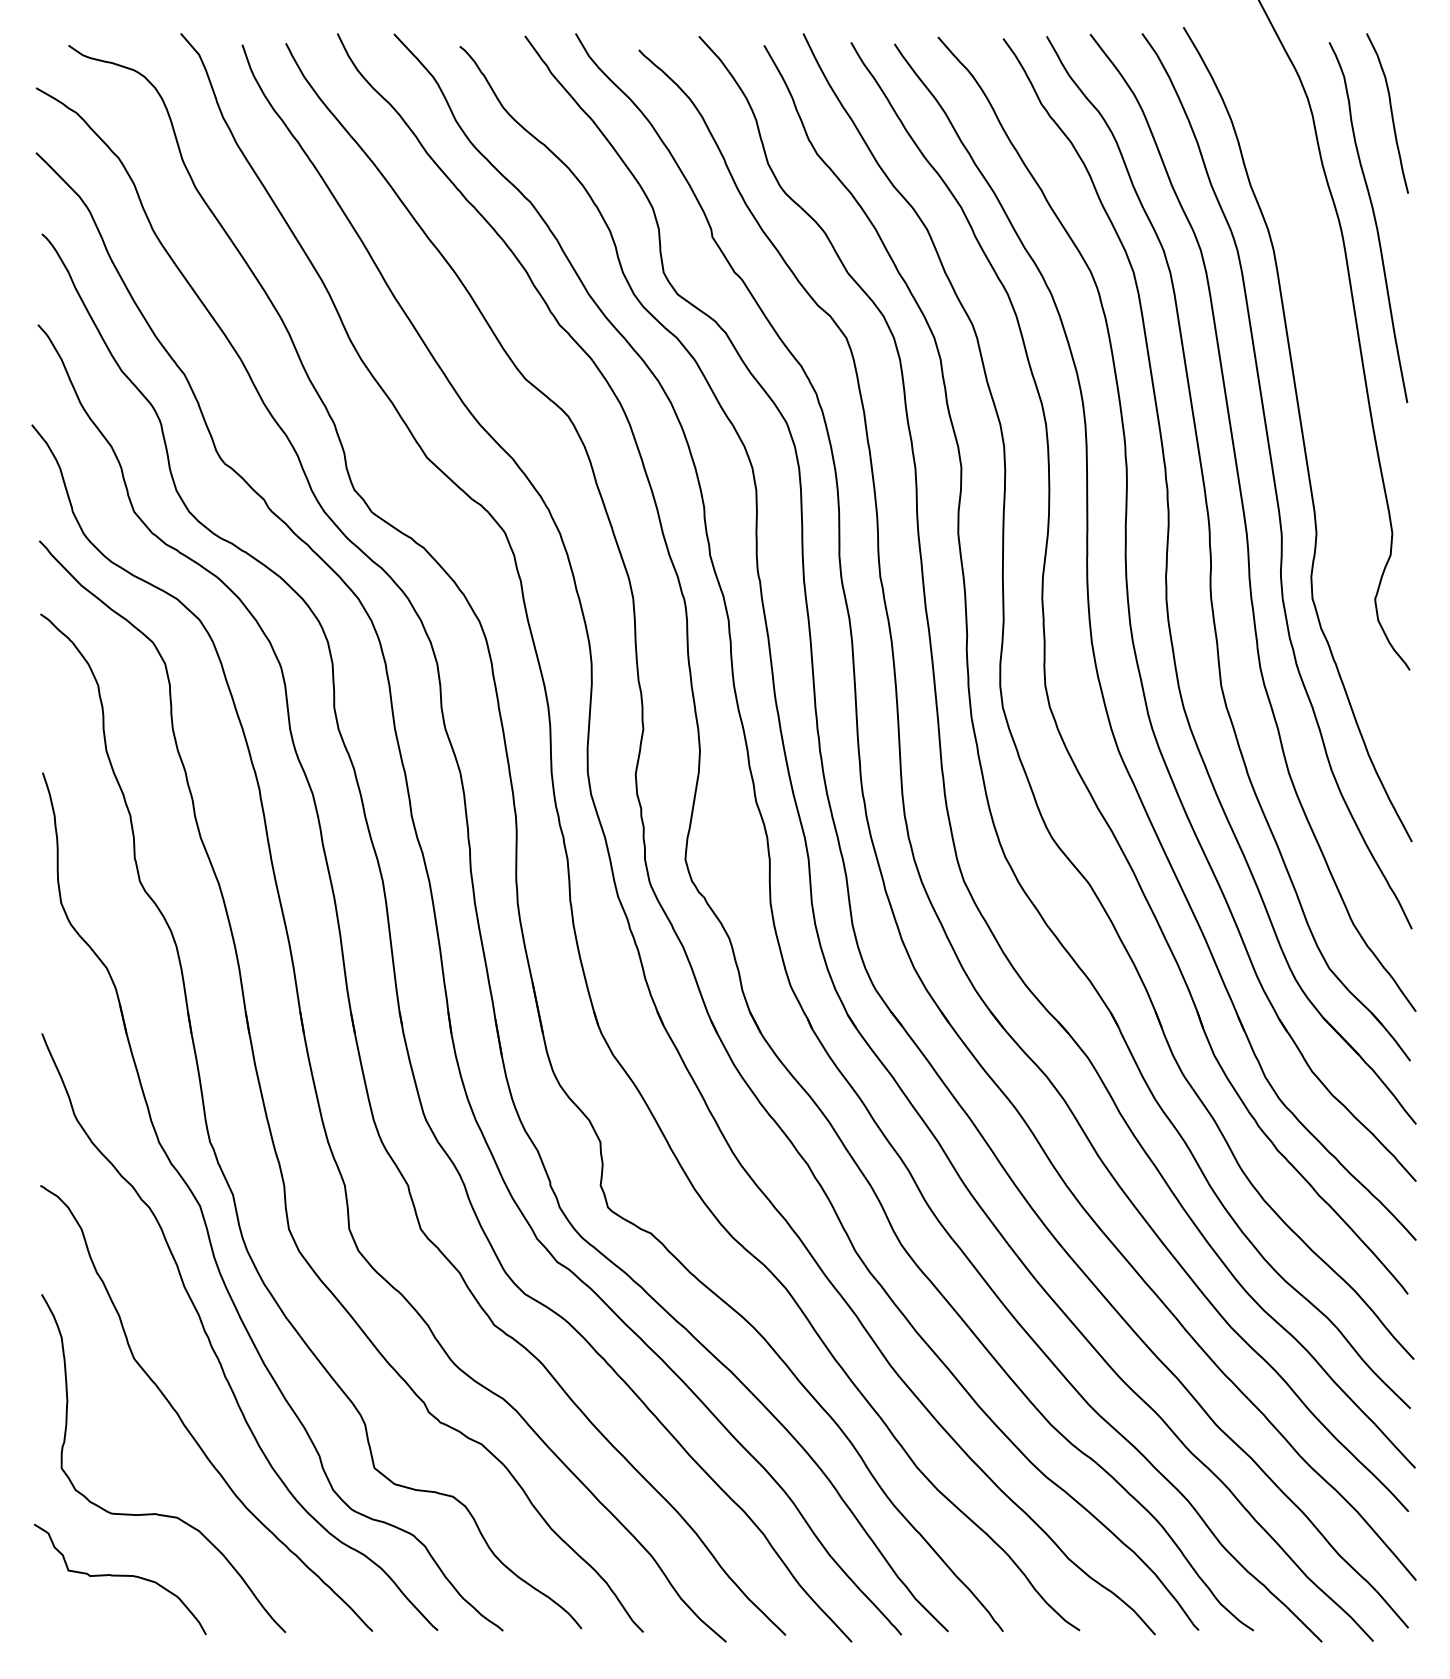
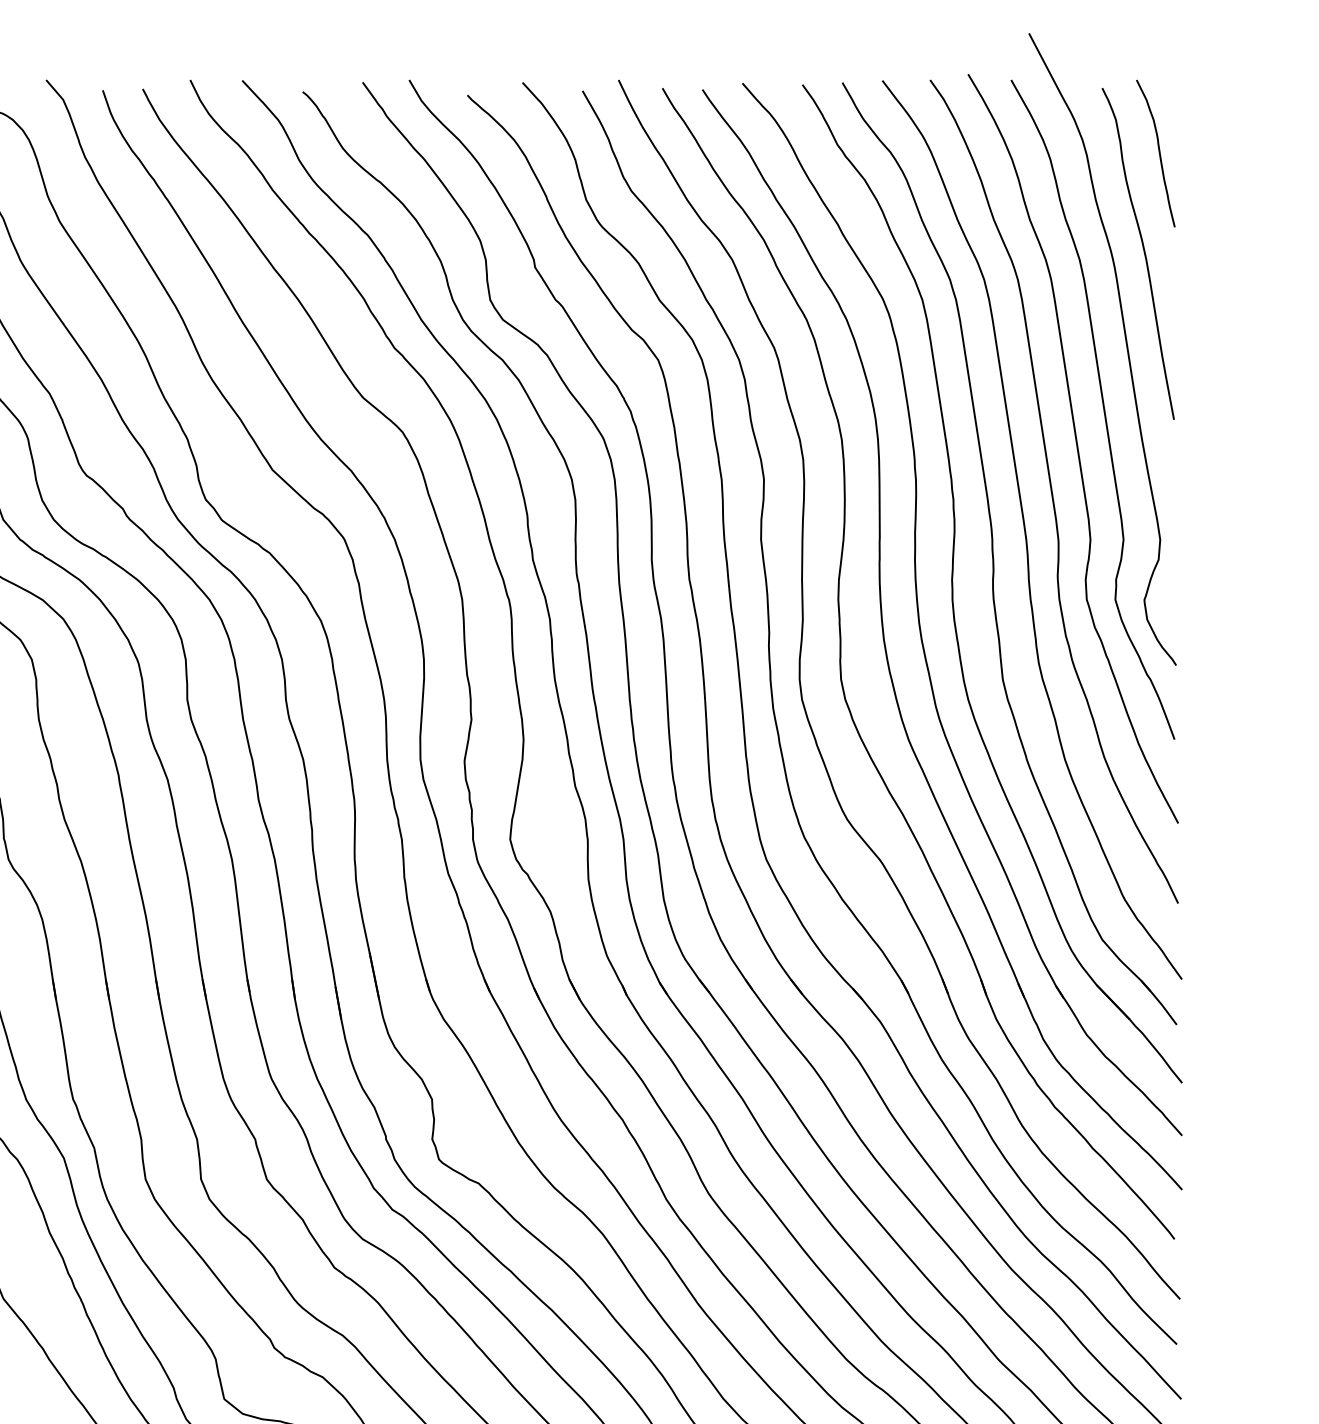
curve: (1329, 387) -> (1102, 405), added

